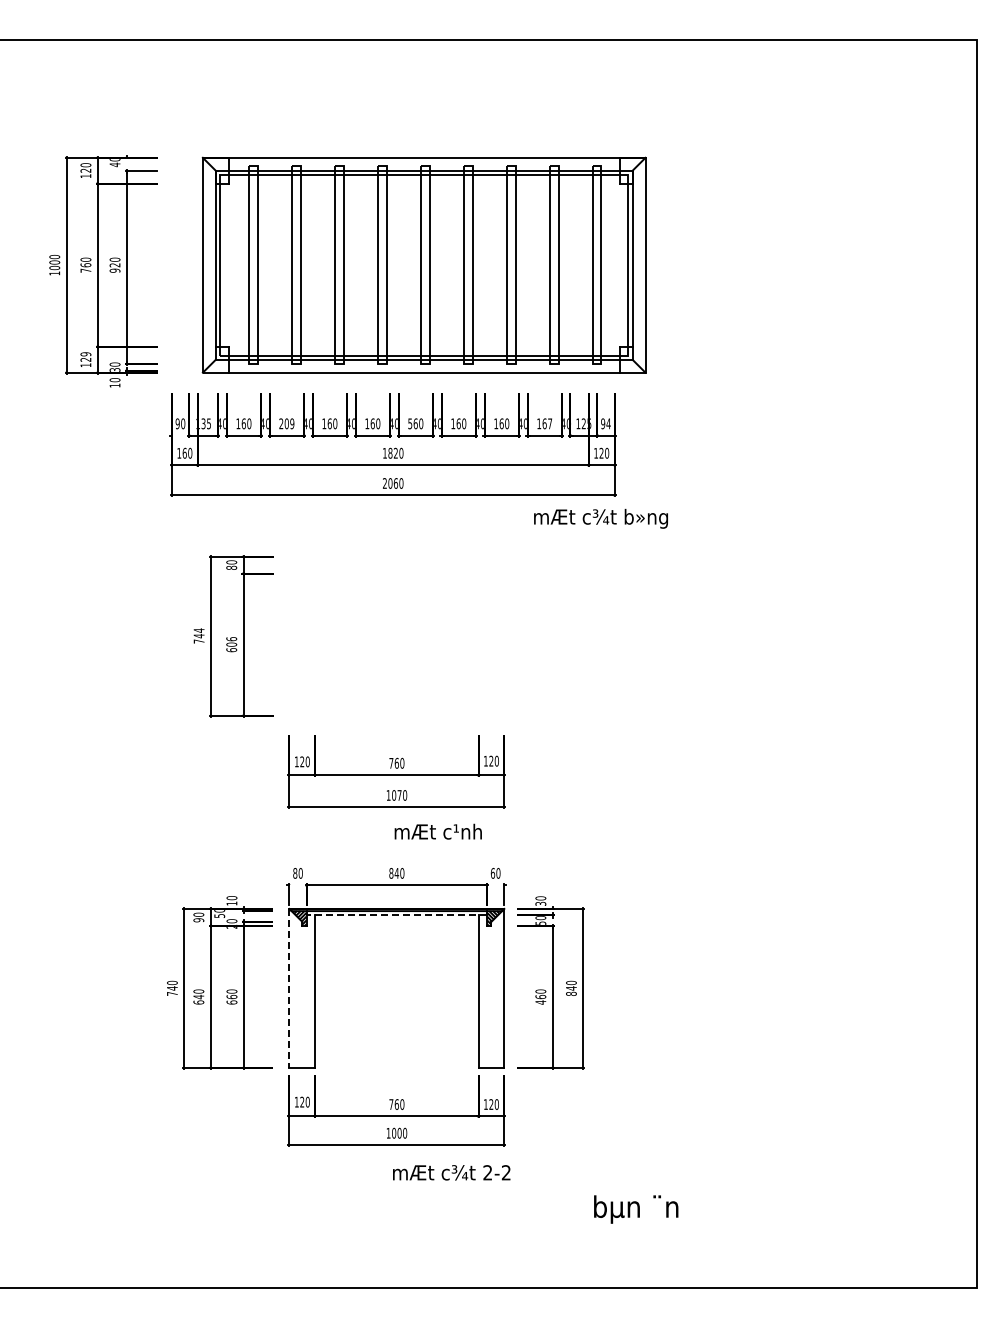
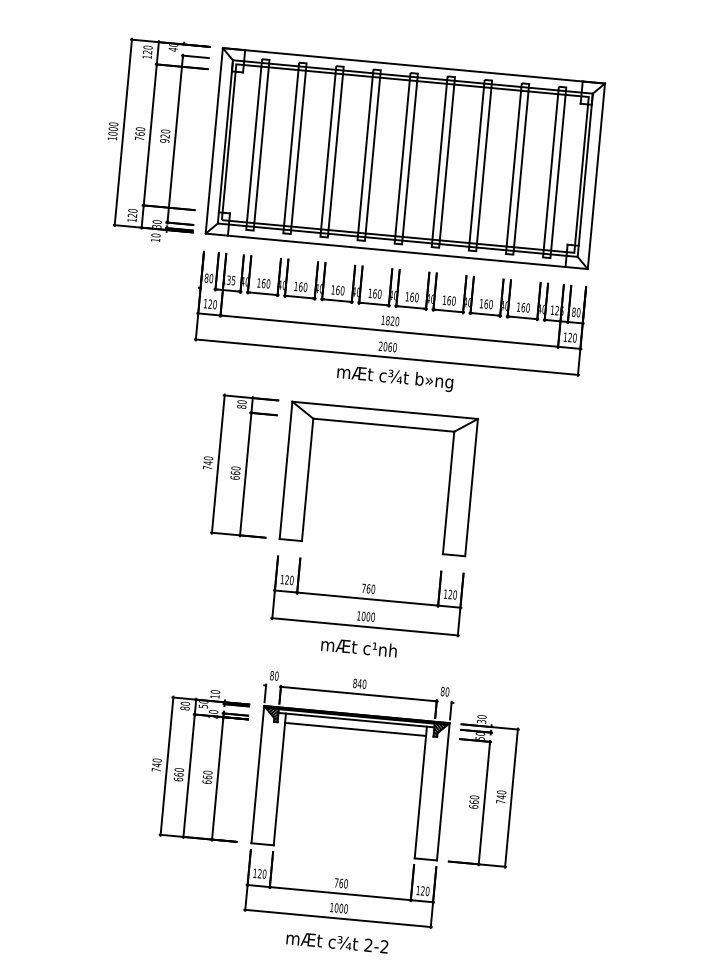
part: (423, 264) -> (404, 157), moved
text: (85, 354) -> (132, 210), 129 -> 120
text: (177, 423) -> (206, 277), 90 -> 80
text: (286, 423) -> (300, 286), 209 -> 160
text: (410, 423) -> (407, 296), 560 -> 160
text: (550, 423) -> (528, 307), 167 -> 160
text: (605, 423) -> (575, 312), 94 -> 80
text: (184, 452) -> (210, 303), 160 -> 120
text: (600, 518) -> (394, 378), moved
part: (396, 574) -> (383, 425), added
text: (198, 630) -> (207, 458), 744 -> 740
text: (231, 641) -> (235, 470), 606 -> 660
text: (399, 795) -> (368, 616), 1070 -> 1000
text: (437, 831) -> (358, 647), moved
text: (492, 873) -> (442, 691), 60 -> 80
line: (396, 915) -> (356, 720), dashed -> solid
text: (198, 920) -> (184, 708), 90 -> 80
line: (396, 926) -> (355, 729), added
line: (289, 988) -> (257, 774), dashed -> solid
text: (571, 993) -> (500, 801), 840 -> 740
text: (198, 997) -> (178, 775), 640 -> 660
text: (540, 1002) -> (473, 806), 460 -> 660
text: (451, 1172) -> (337, 942), moved

